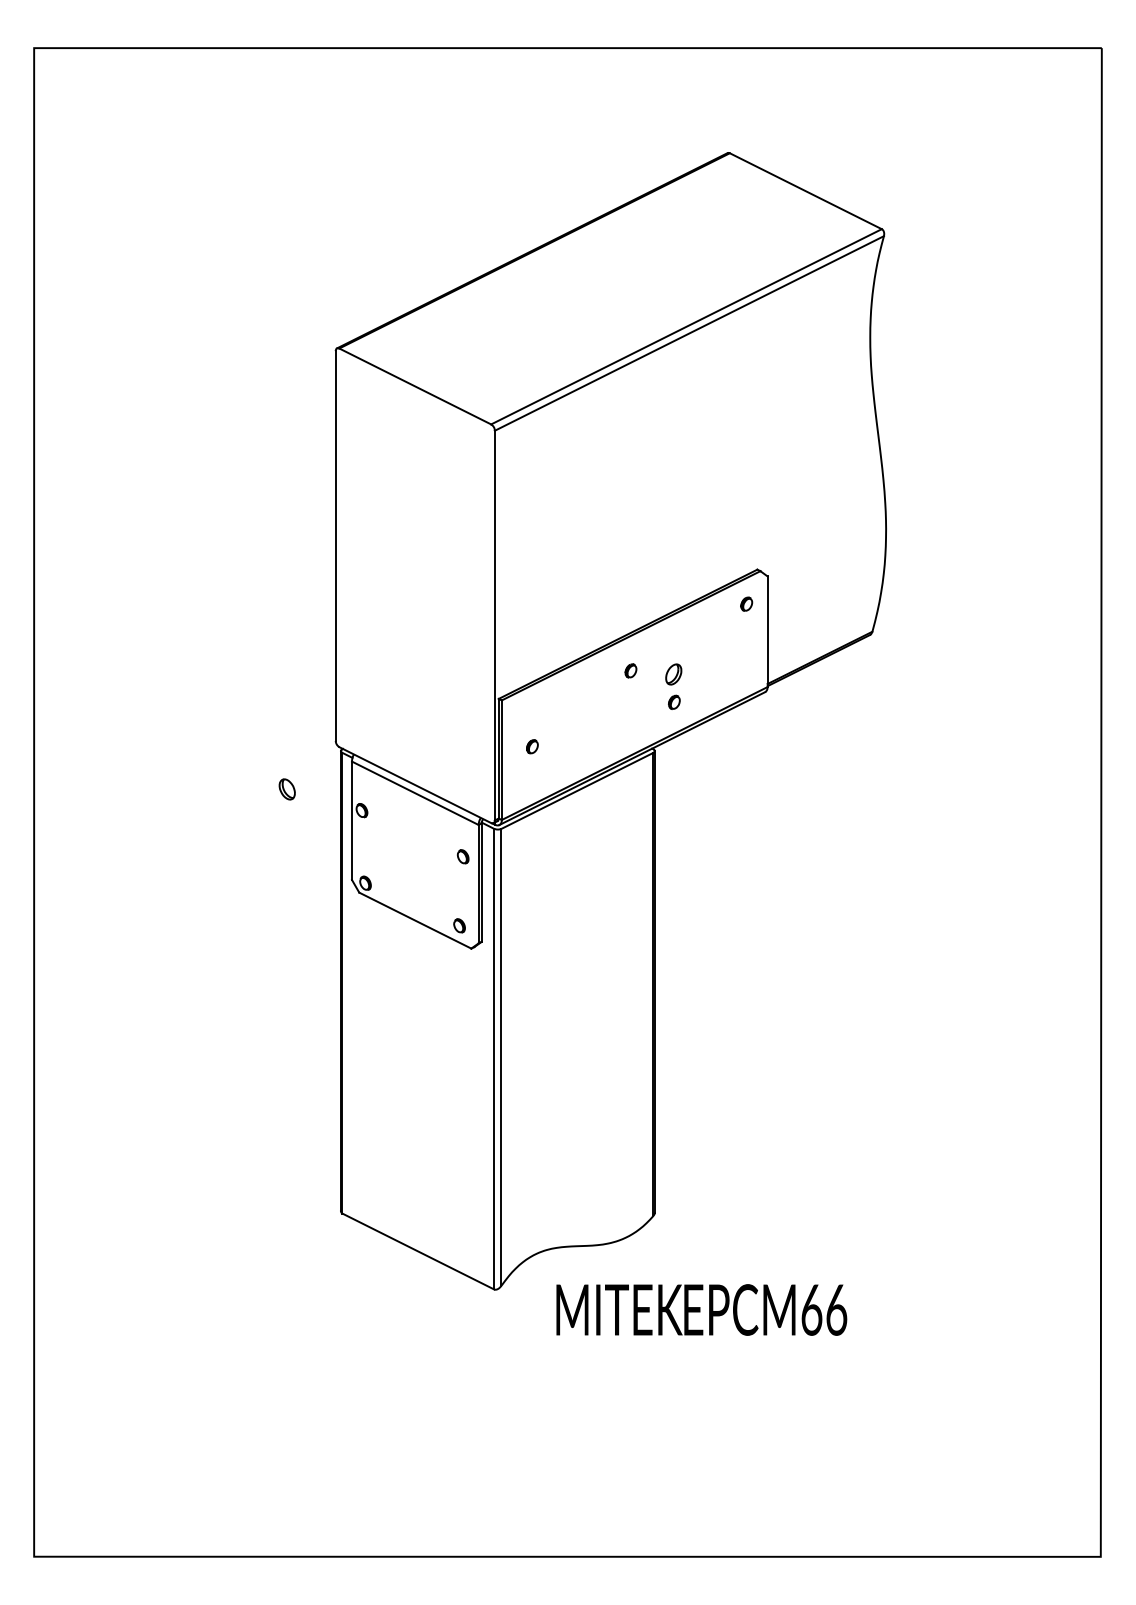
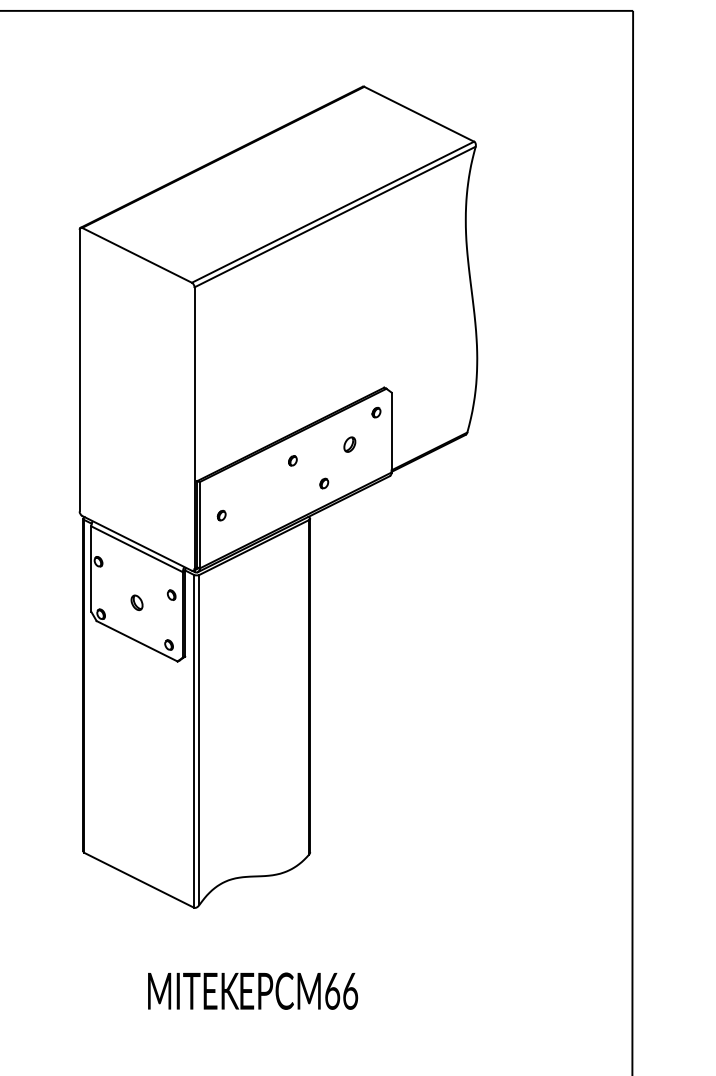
part: (673, 674) -> (349, 444), moved
part: (286, 789) -> (136, 602), moved
text: (701, 1309) -> (252, 990), moved

